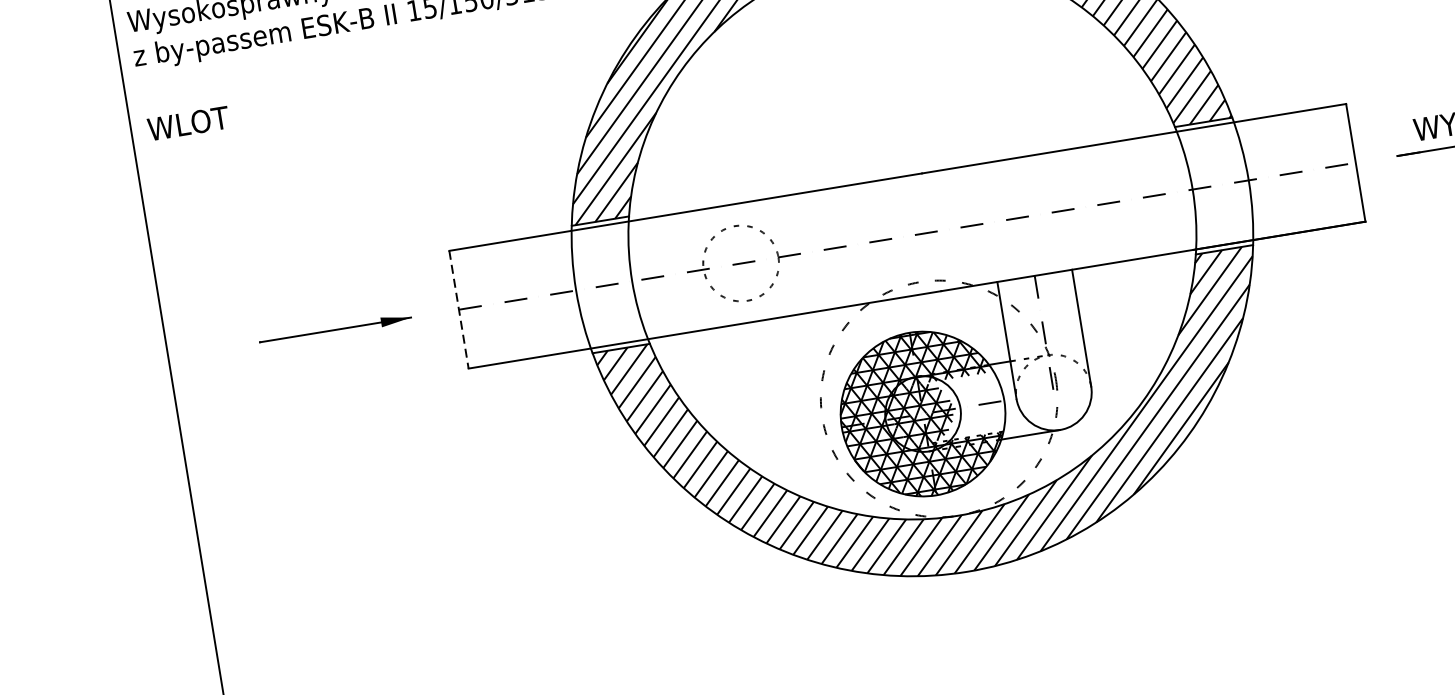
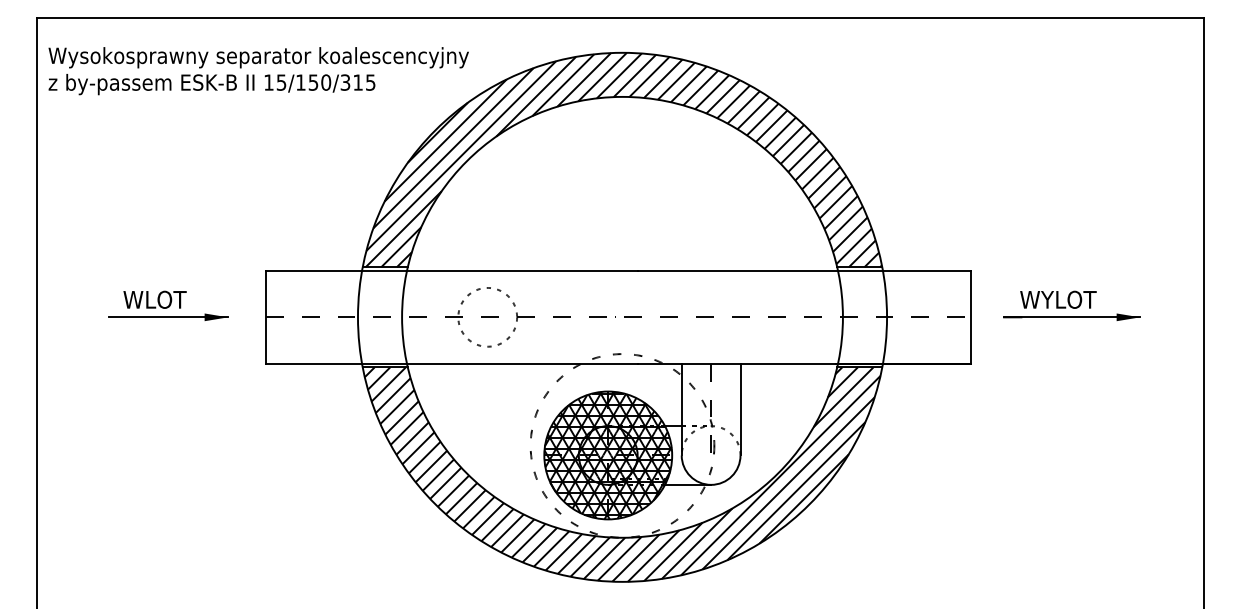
text: (187, 123) -> (154, 299), moved
line: (458, 309) -> (265, 317), dashed -> solid
hatch: (965, 407) -> (641, 455), added

